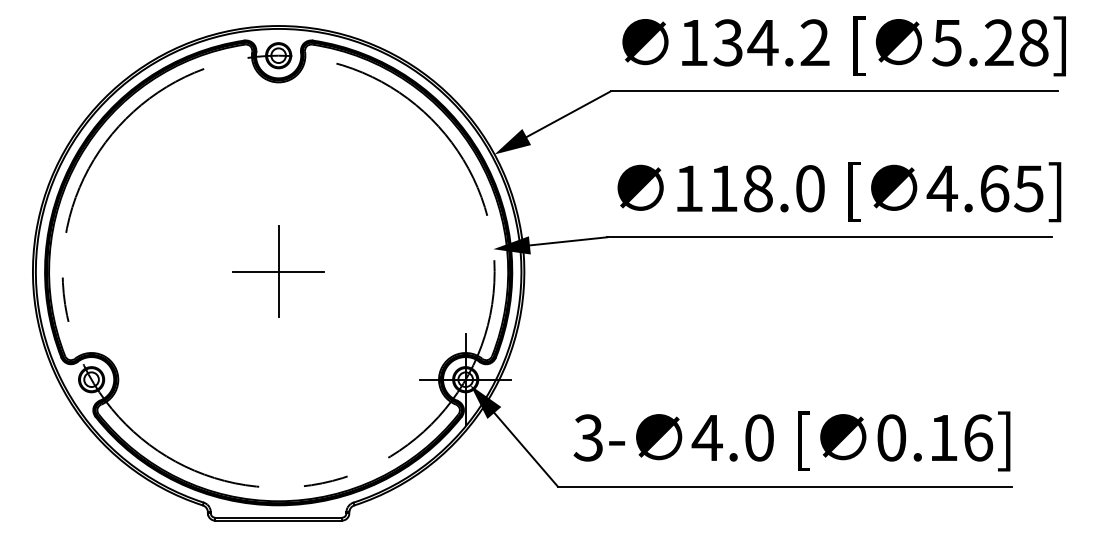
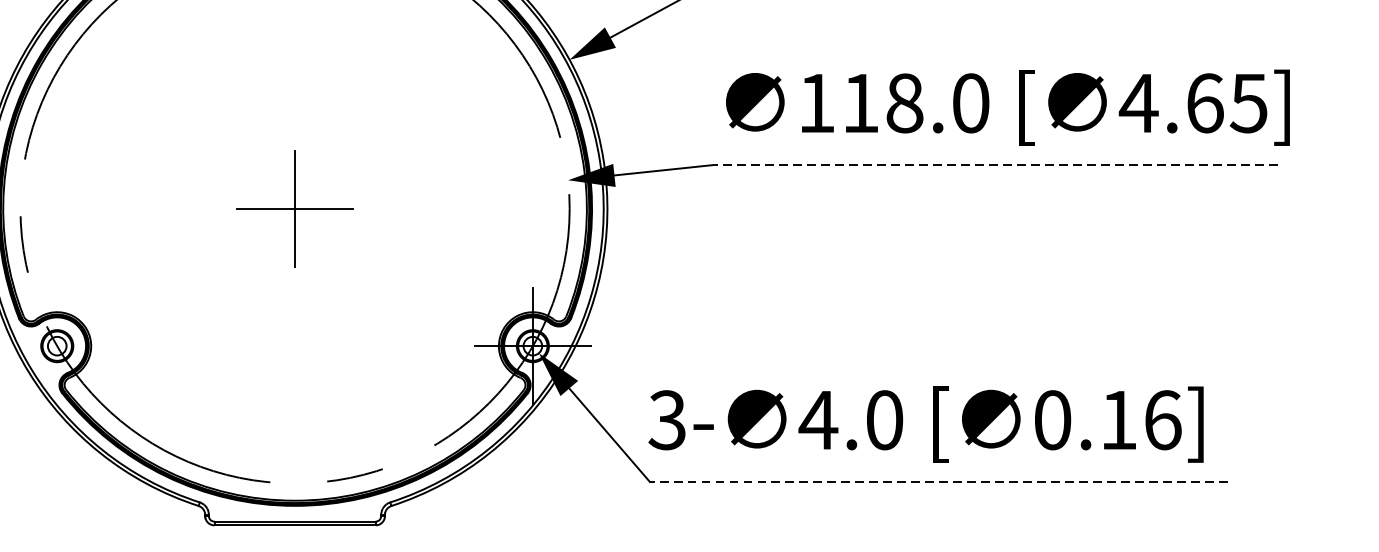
line: (828, 237) -> (994, 165), solid -> dashed
text: (791, 441) -> (925, 424), moved
line: (784, 486) -> (938, 481), solid -> dashed

